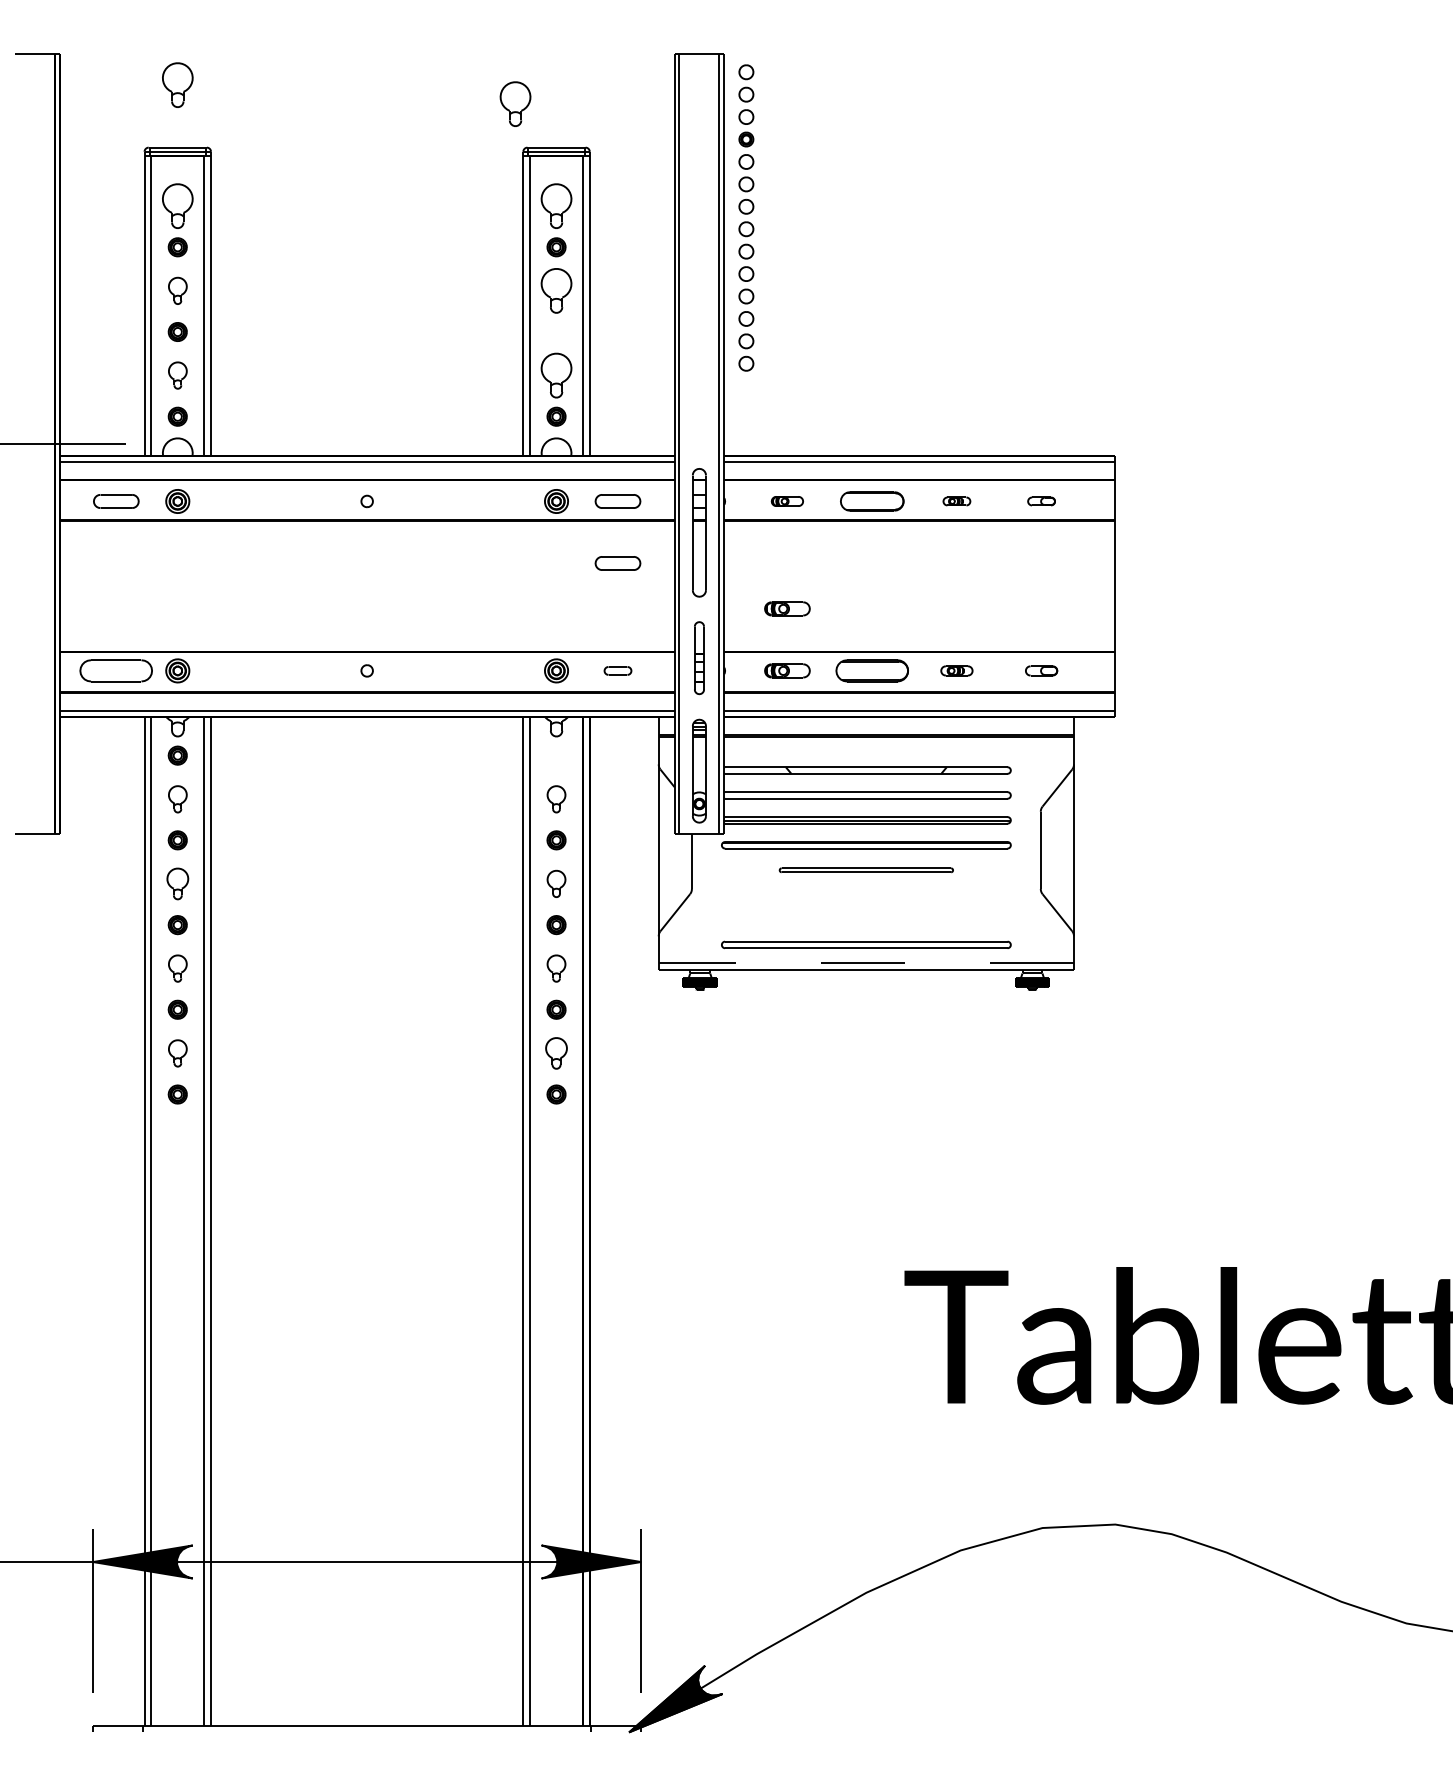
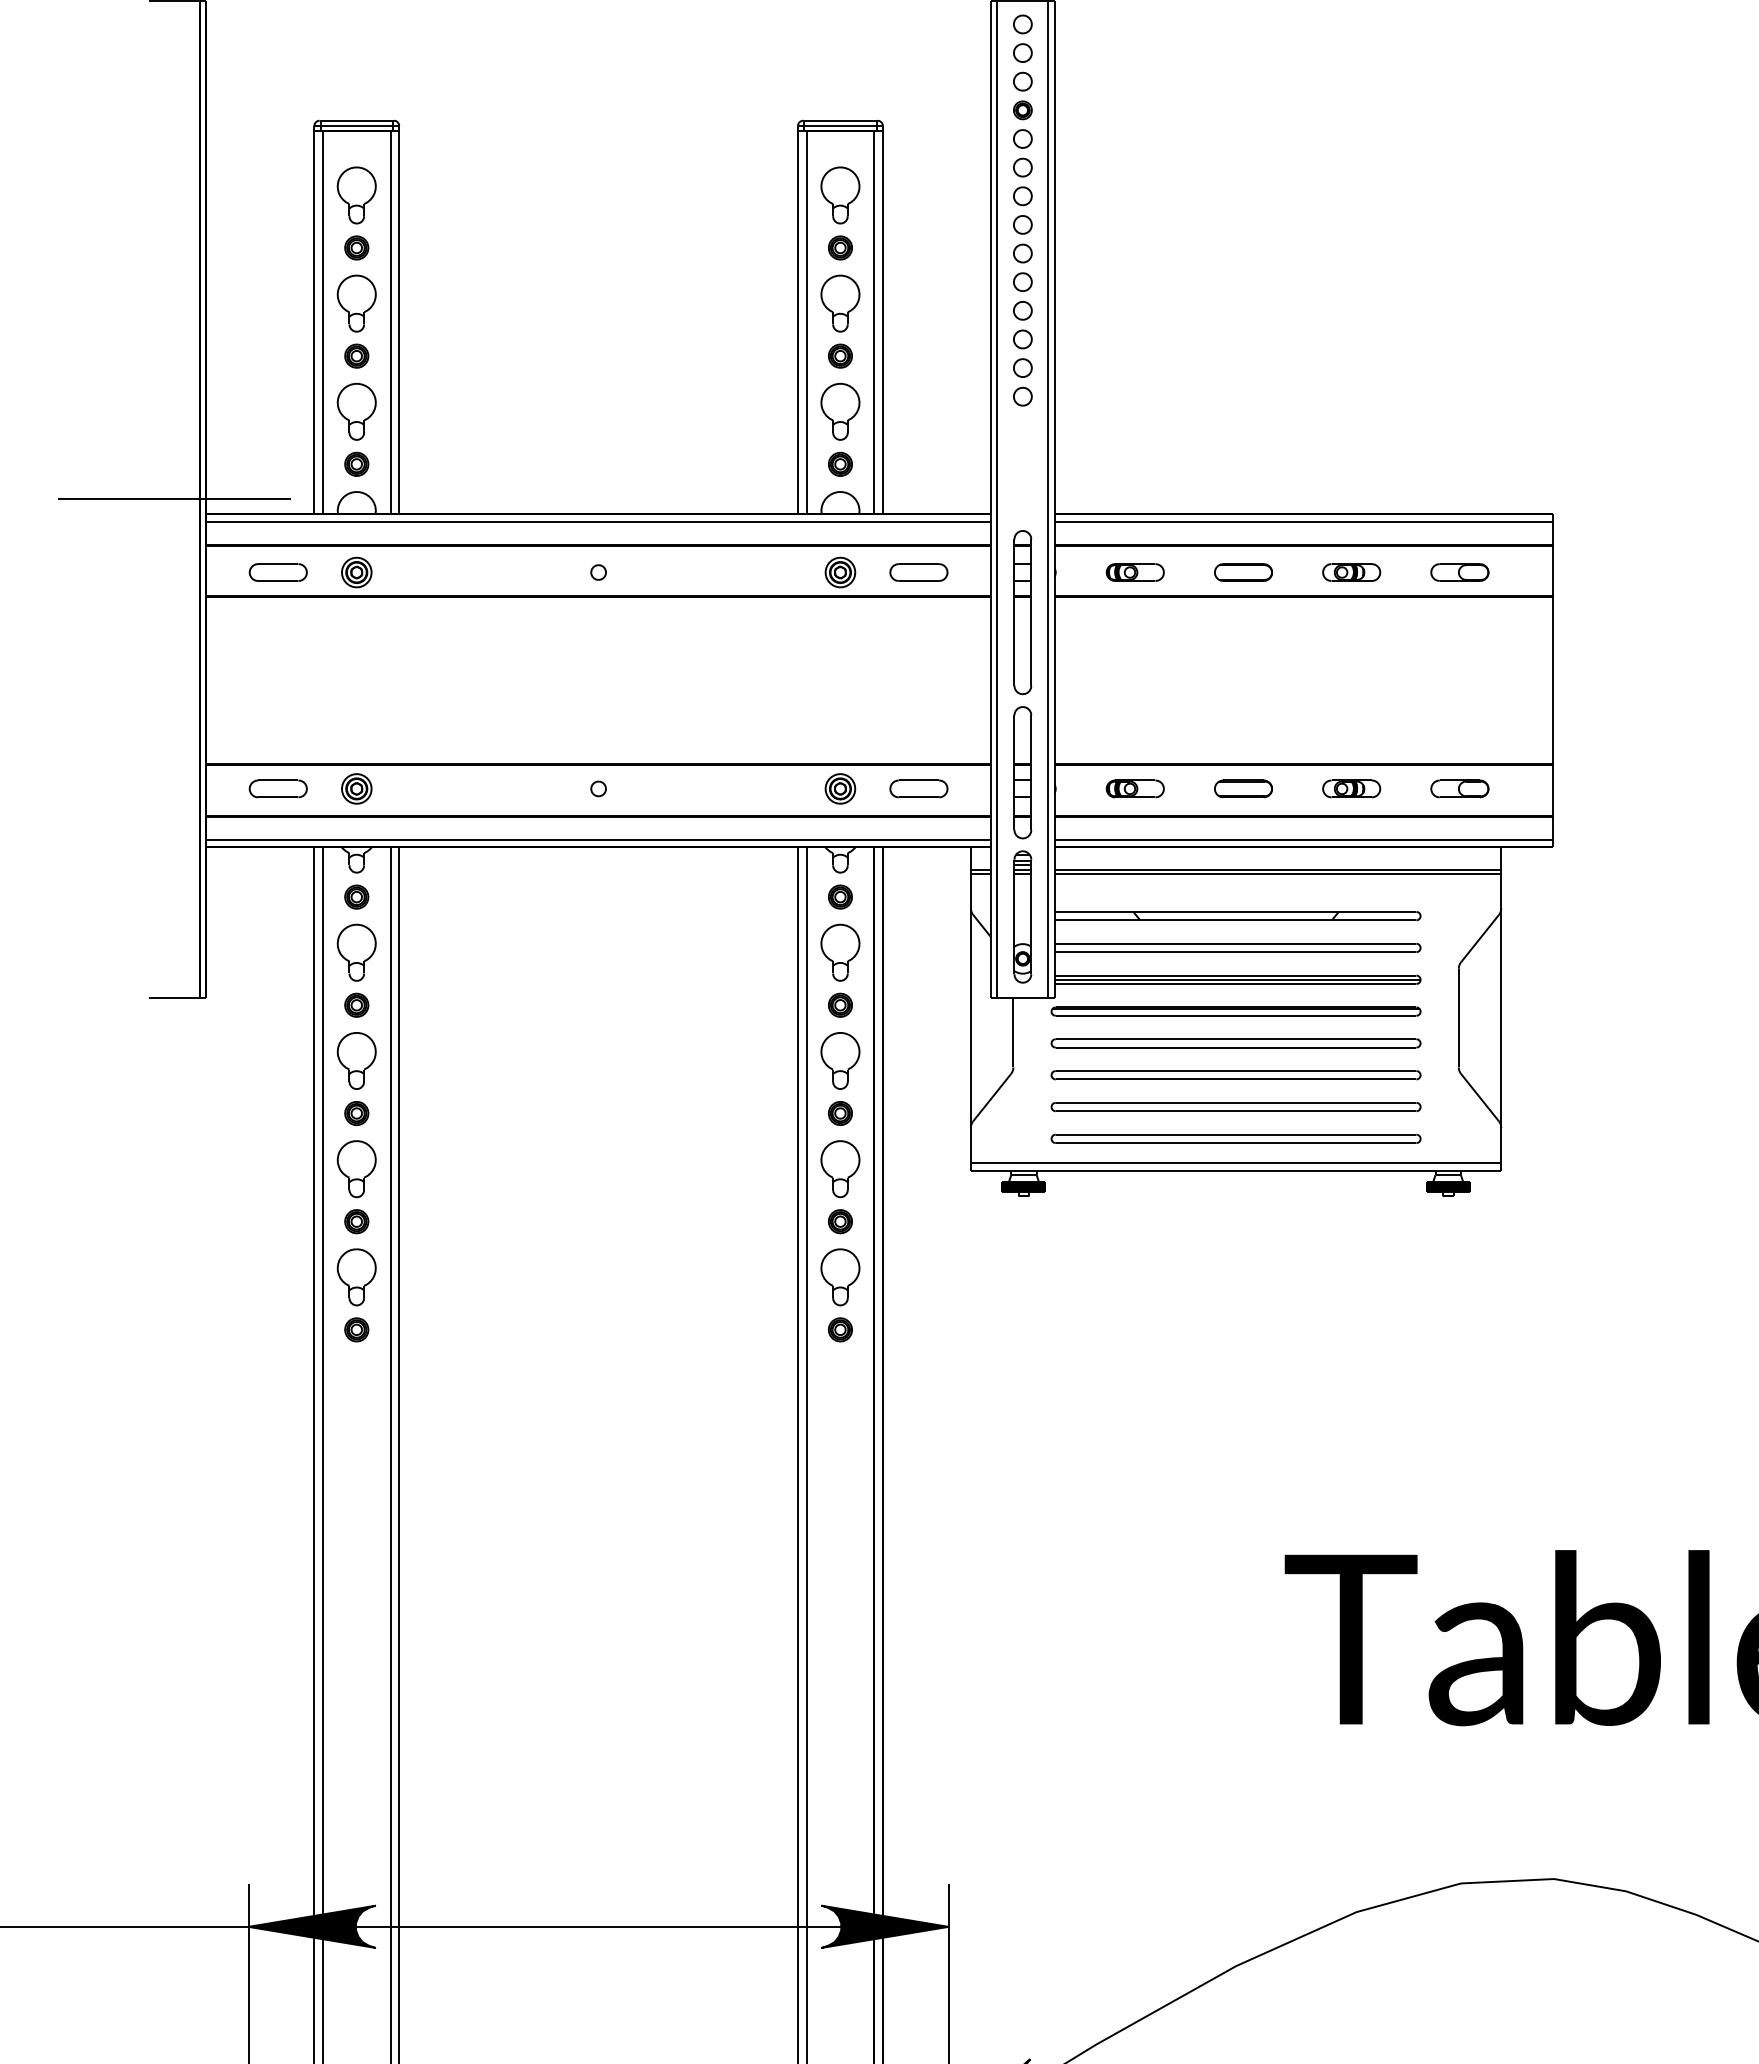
part: (177, 84) -> (356, 40), removed
part: (515, 103) -> (788, 64), removed
part: (746, 217) -> (1023, 209), moved
part: (177, 290) -> (356, 303), size x1.67
part: (556, 331) -> (840, 355), added
part: (177, 375) -> (356, 411), size x1.67
part: (787, 501) -> (1135, 572), size x1.43
part: (871, 501) -> (1242, 572), size x0.71
part: (956, 501) -> (1351, 572), size x1.67
part: (1041, 501) -> (1459, 572), size x1.67
part: (617, 563) -> (918, 651), removed
part: (787, 608) -> (1135, 709), removed
part: (699, 657) -> (1023, 771), size x1.43
part: (116, 670) -> (278, 788), size x0.62
part: (617, 670) -> (918, 788), size x1.67
part: (871, 670) -> (1242, 788), size x0.62
part: (956, 670) -> (1351, 788), size x1.43
part: (1041, 670) -> (1459, 788), size x1.43
part: (556, 755) -> (840, 896), added
part: (177, 799) -> (356, 953), size x1.67
part: (556, 799) -> (840, 953), size x1.67
part: (866, 870) -> (1236, 1043), size x1.67
part: (177, 883) -> (356, 1060), size x1.43
part: (556, 883) -> (840, 1060), size x1.67
part: (866, 895) -> (1236, 1075), added
part: (866, 919) -> (1236, 1106), added
line: (866, 963) -> (1236, 1162), dashed -> solid
part: (177, 968) -> (356, 1168), size x1.67
part: (556, 968) -> (840, 1168), size x1.67
part: (177, 1053) -> (356, 1277), size x1.67
part: (556, 1053) -> (840, 1277), size x1.43

